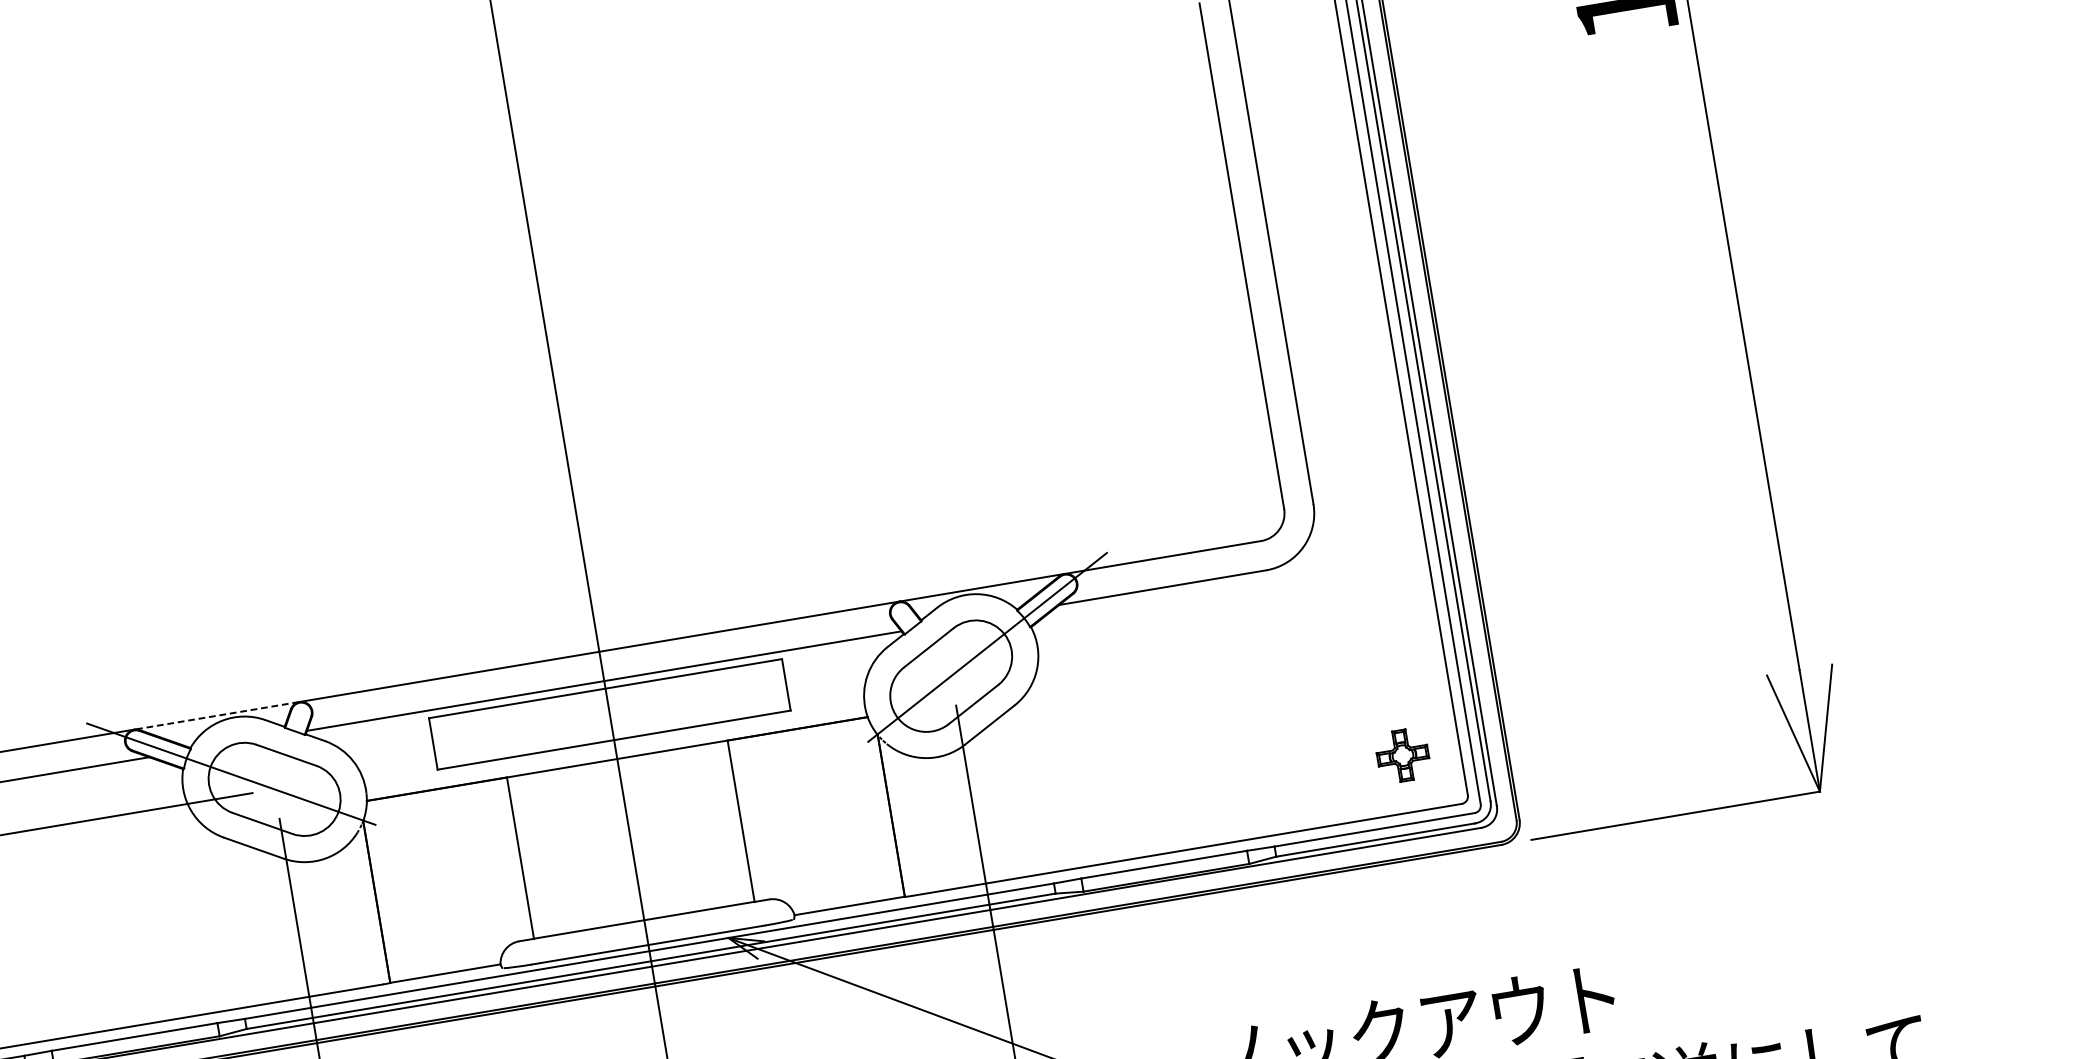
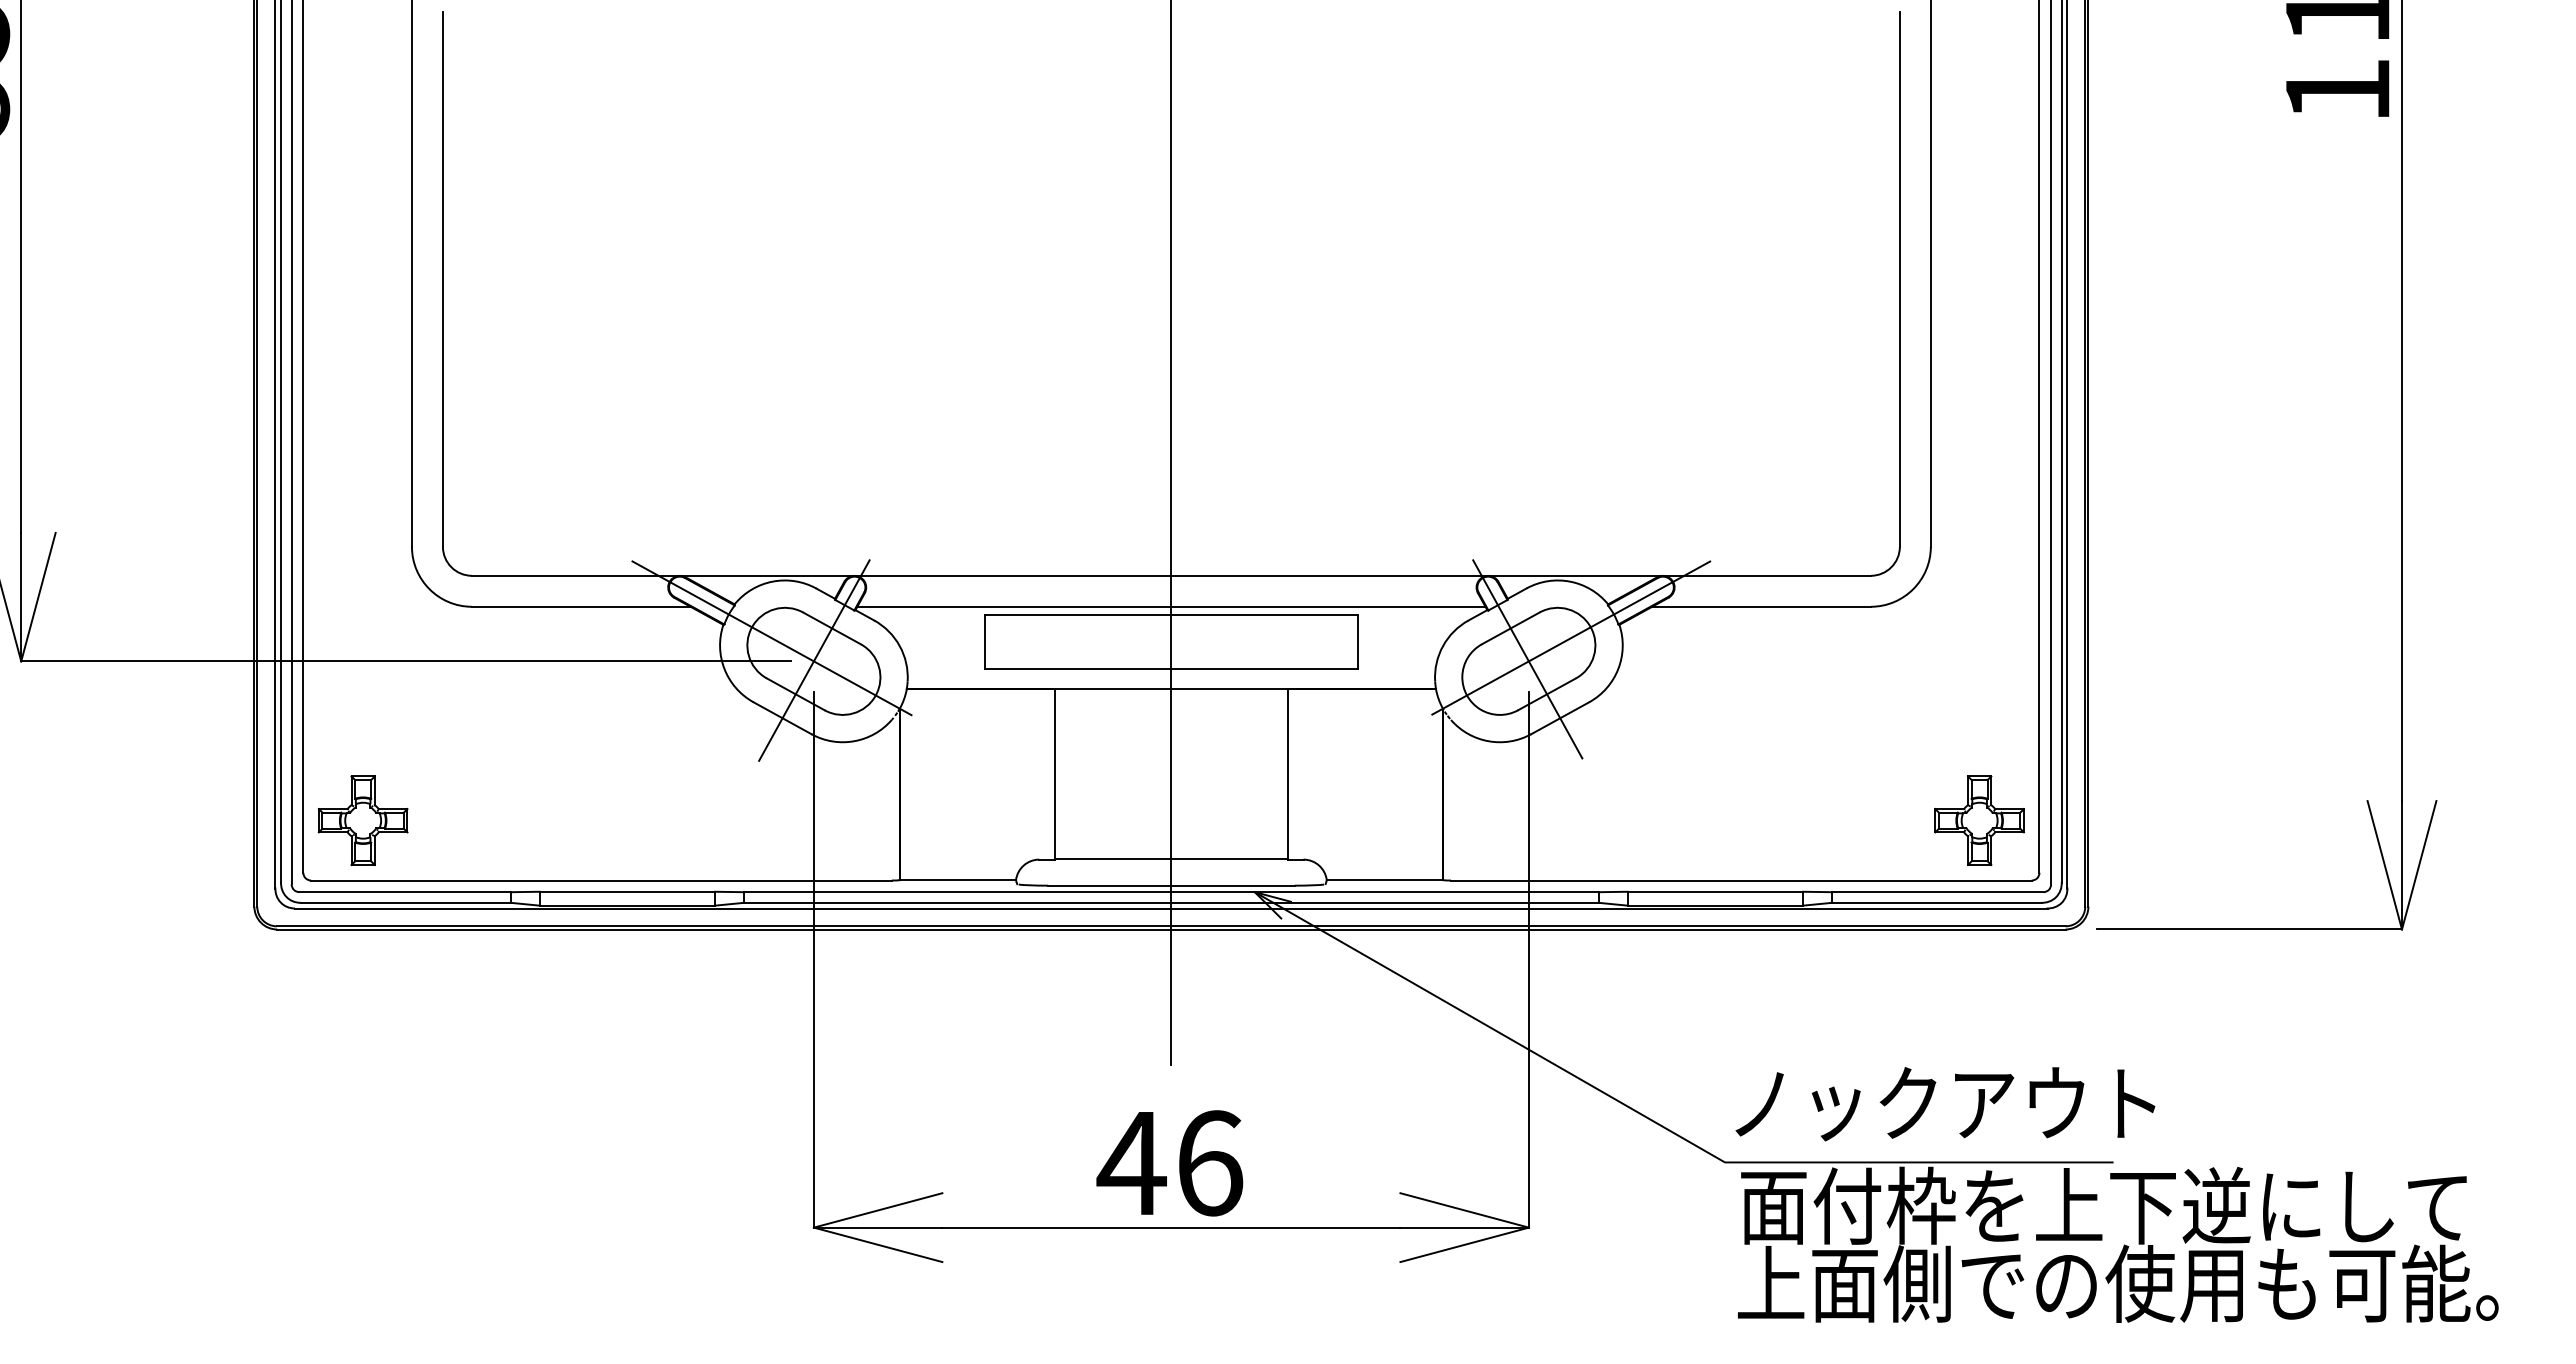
line: (949, 674) -> (1527, 659), added
line: (217, 715) -> (767, 575), dashed -> solid
part: (1402, 755) -> (1979, 820), size x1.67
line: (275, 788) -> (814, 660), added

